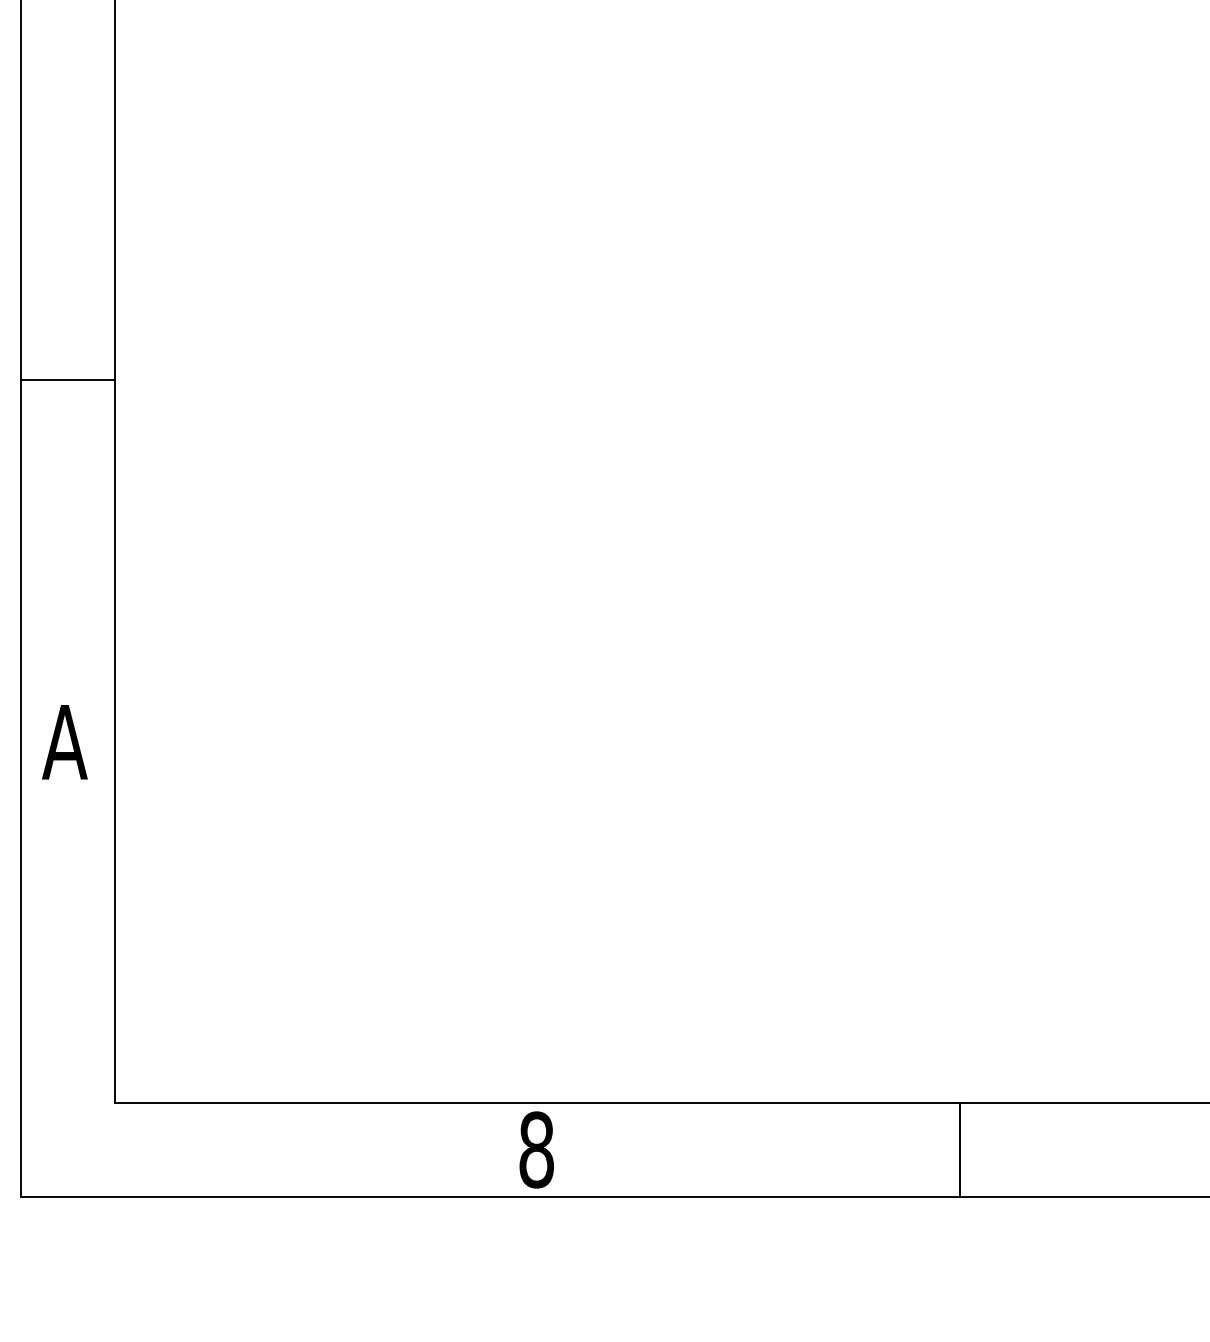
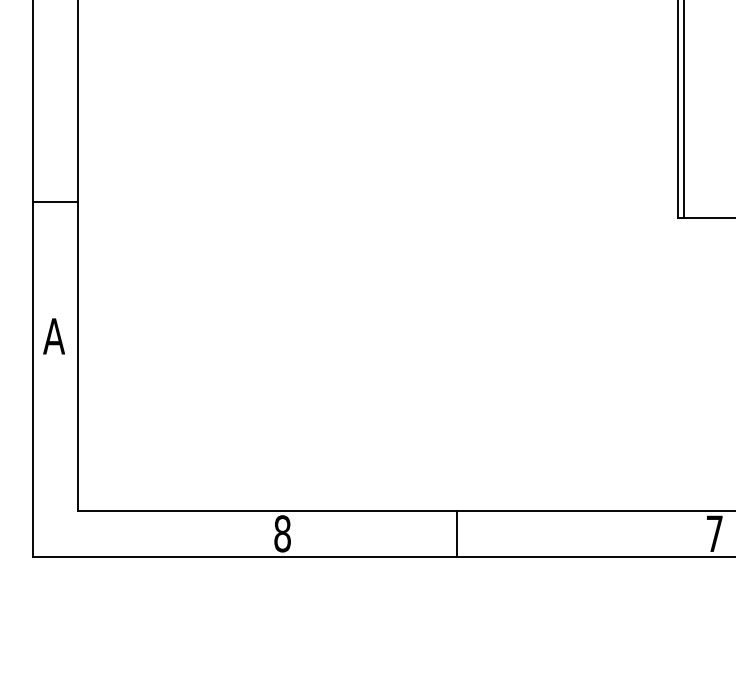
line: (67, 378) -> (55, 201), moved
line: (959, 1149) -> (456, 533), moved

